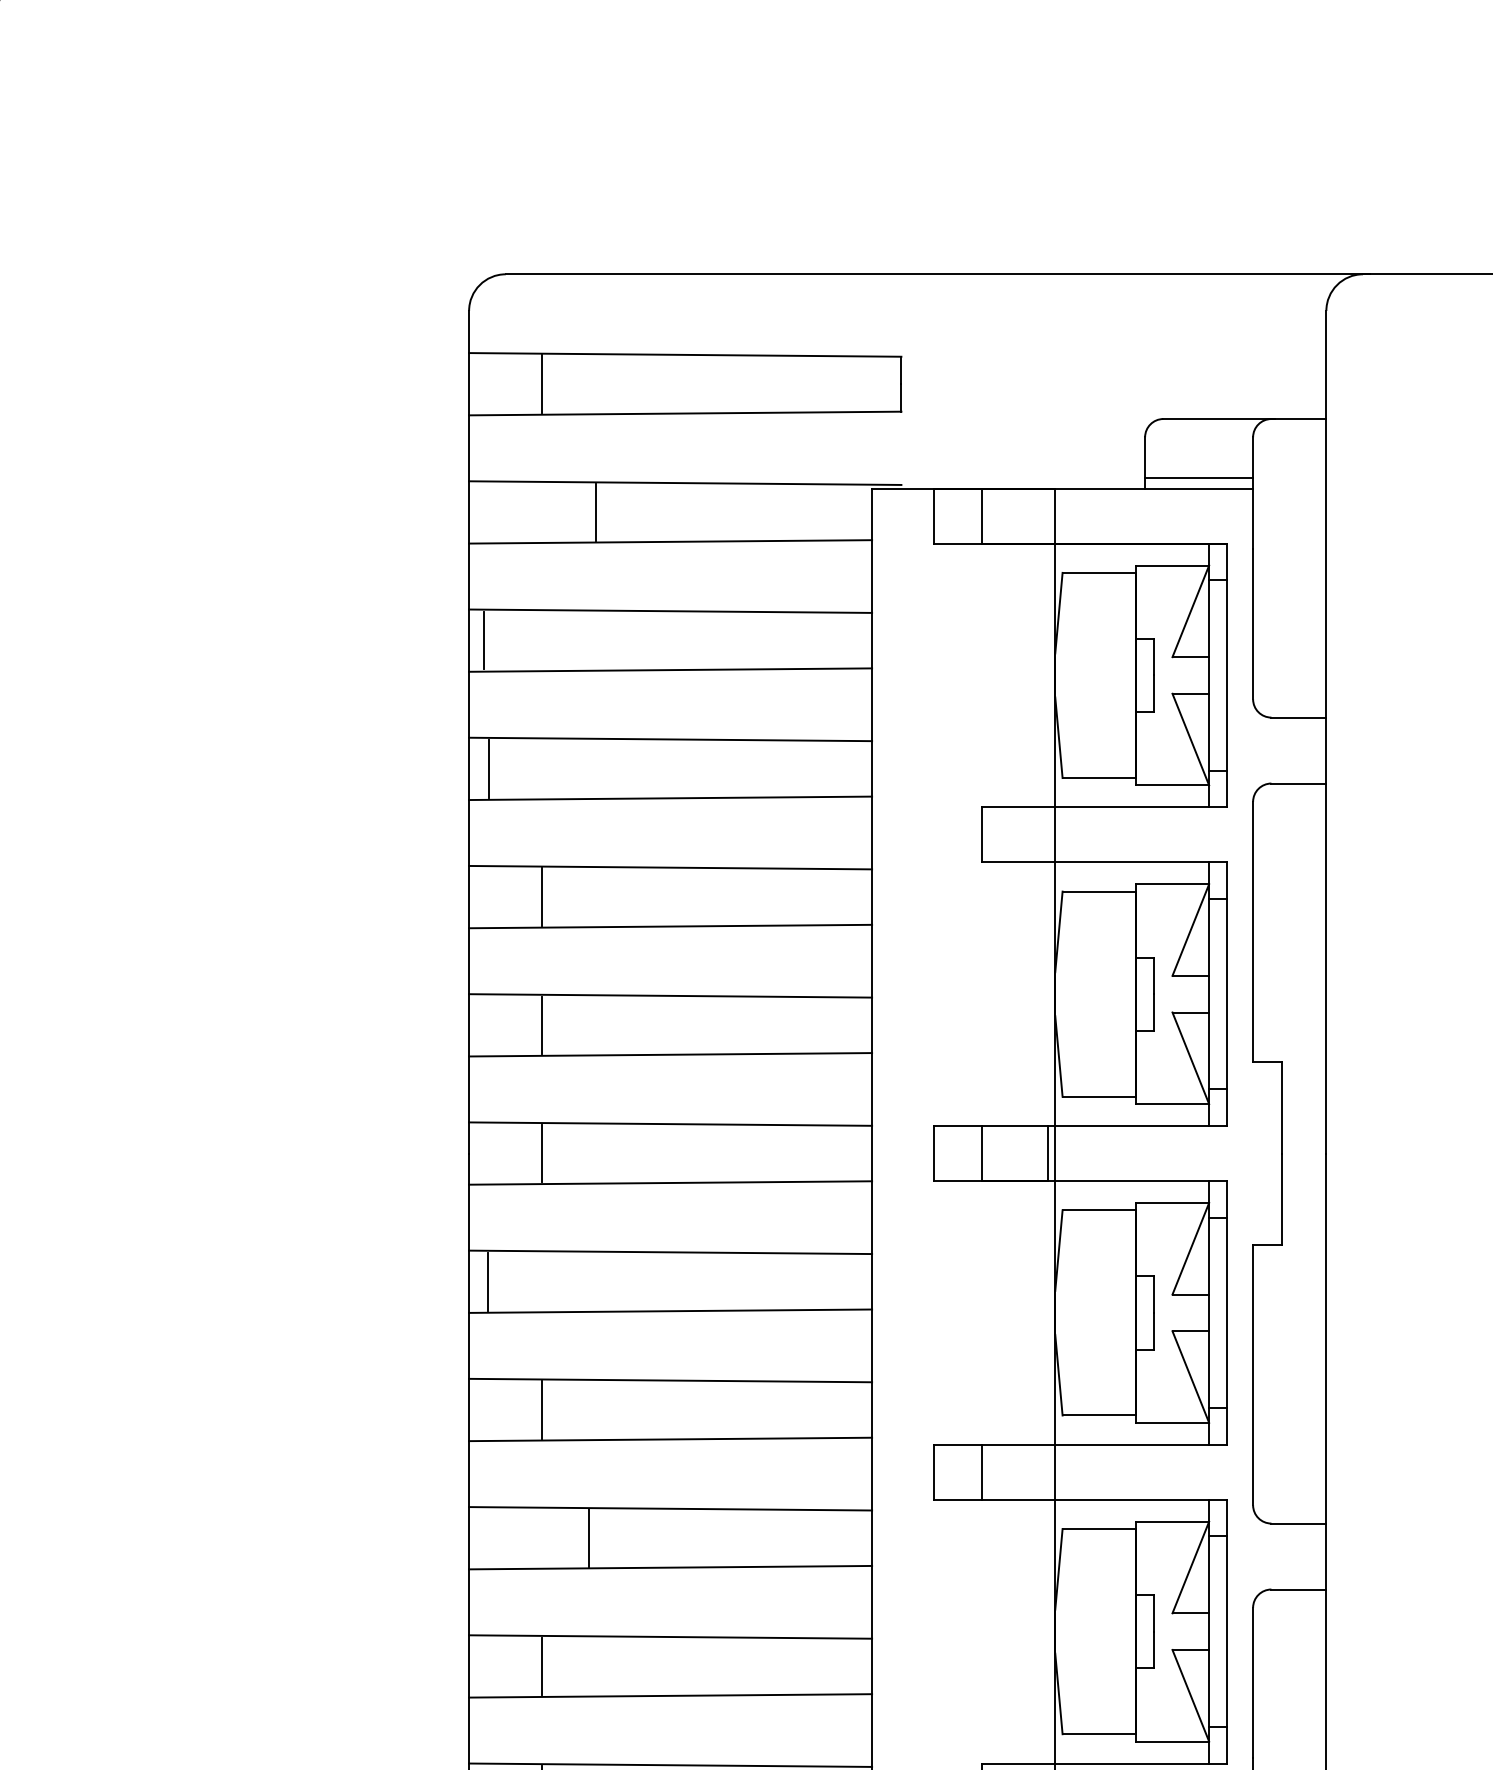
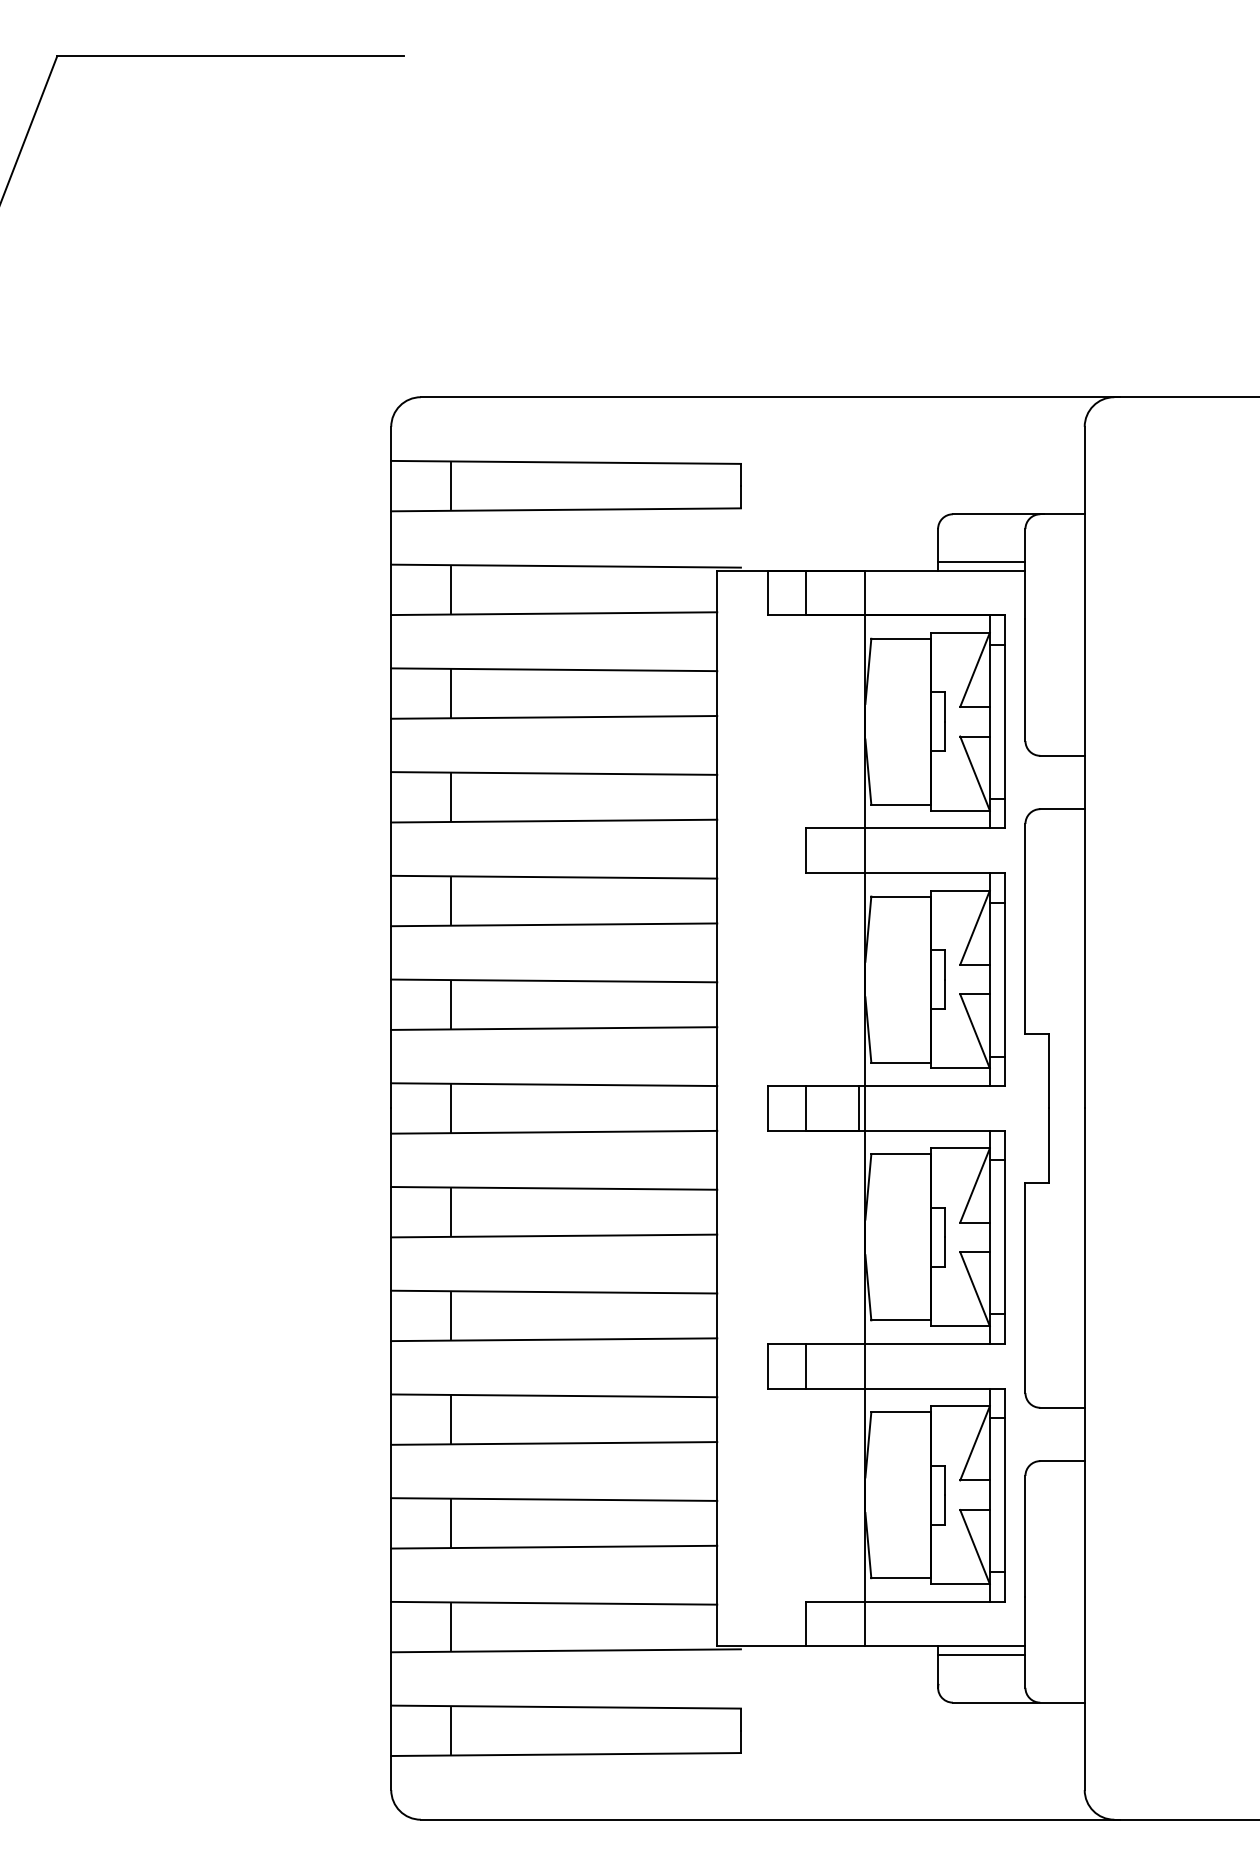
line: (595, 512) -> (450, 589), moved
line: (484, 640) -> (450, 693), moved
line: (489, 769) -> (450, 797), moved
line: (487, 1280) -> (450, 1211), moved
line: (589, 1538) -> (450, 1419), moved

